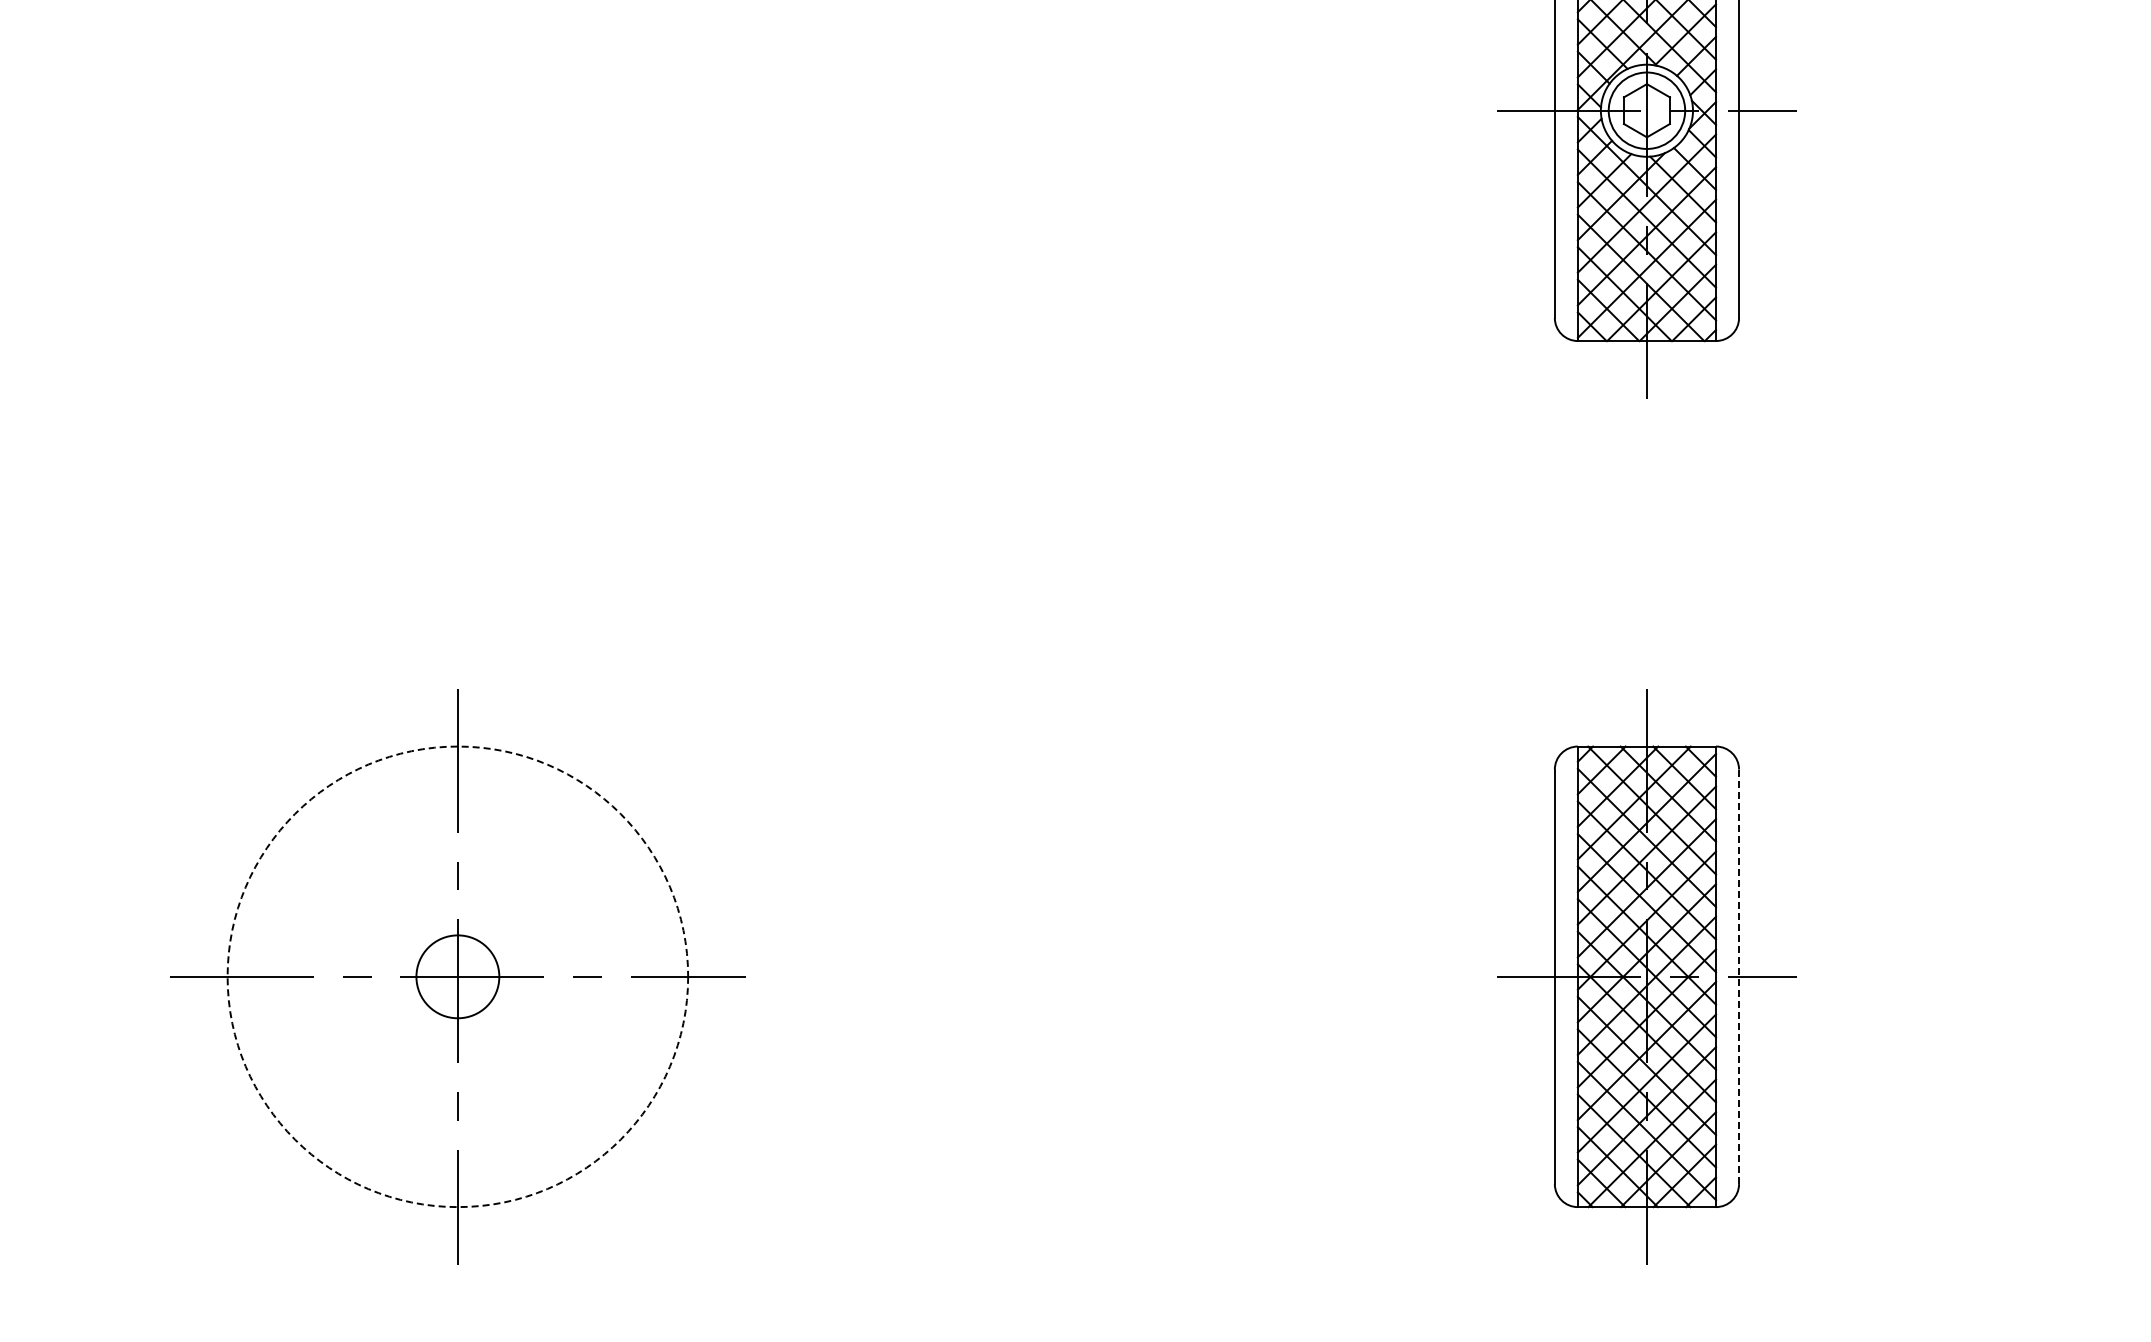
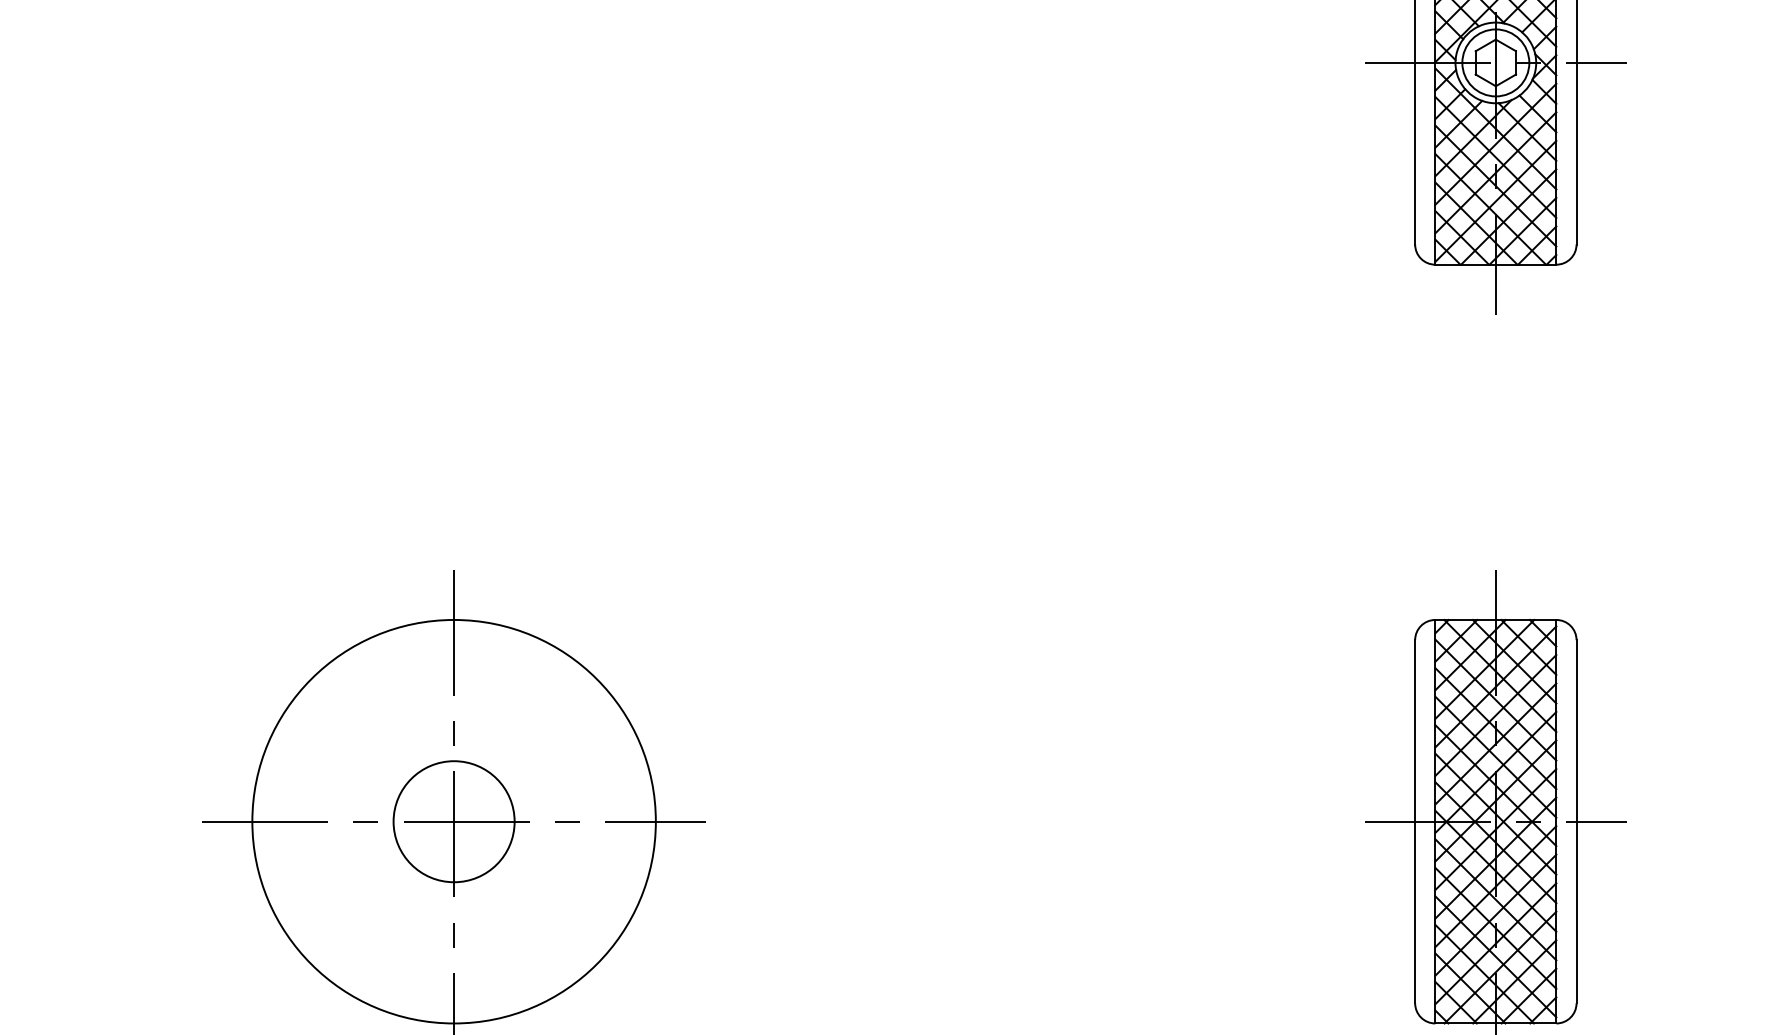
circle: (457, 976) -> (453, 821), dashed -> solid
circle: (457, 976) -> (453, 821), size x1.67
line: (1739, 976) -> (1576, 821), dashed -> solid

